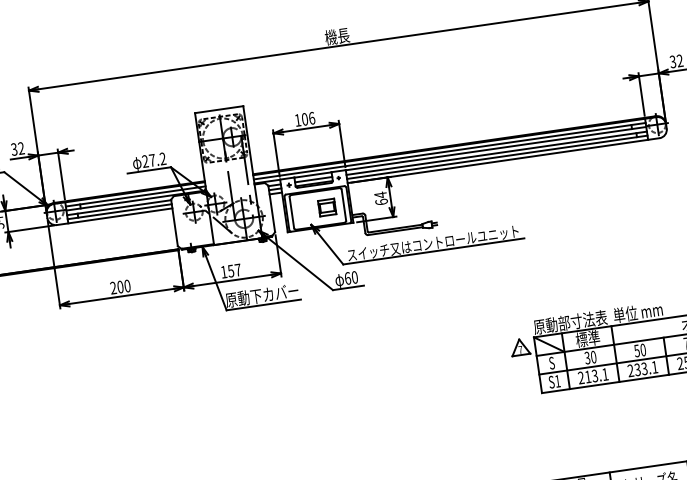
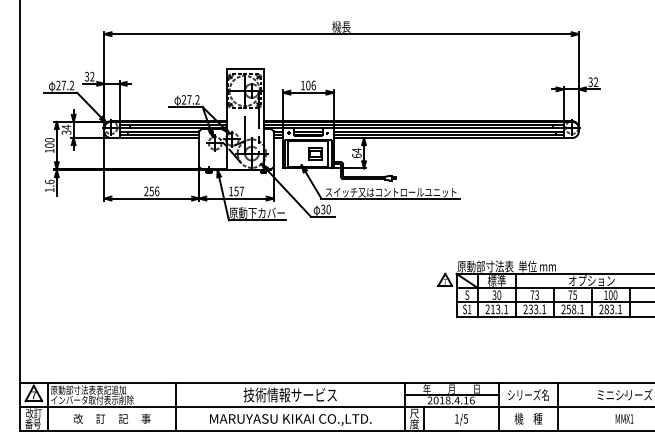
text: (348, 278) -> (323, 209), 60 -> 30
text: (123, 285) -> (154, 190), 200 -> 256
text: (639, 349) -> (534, 294), 50 -> 73

